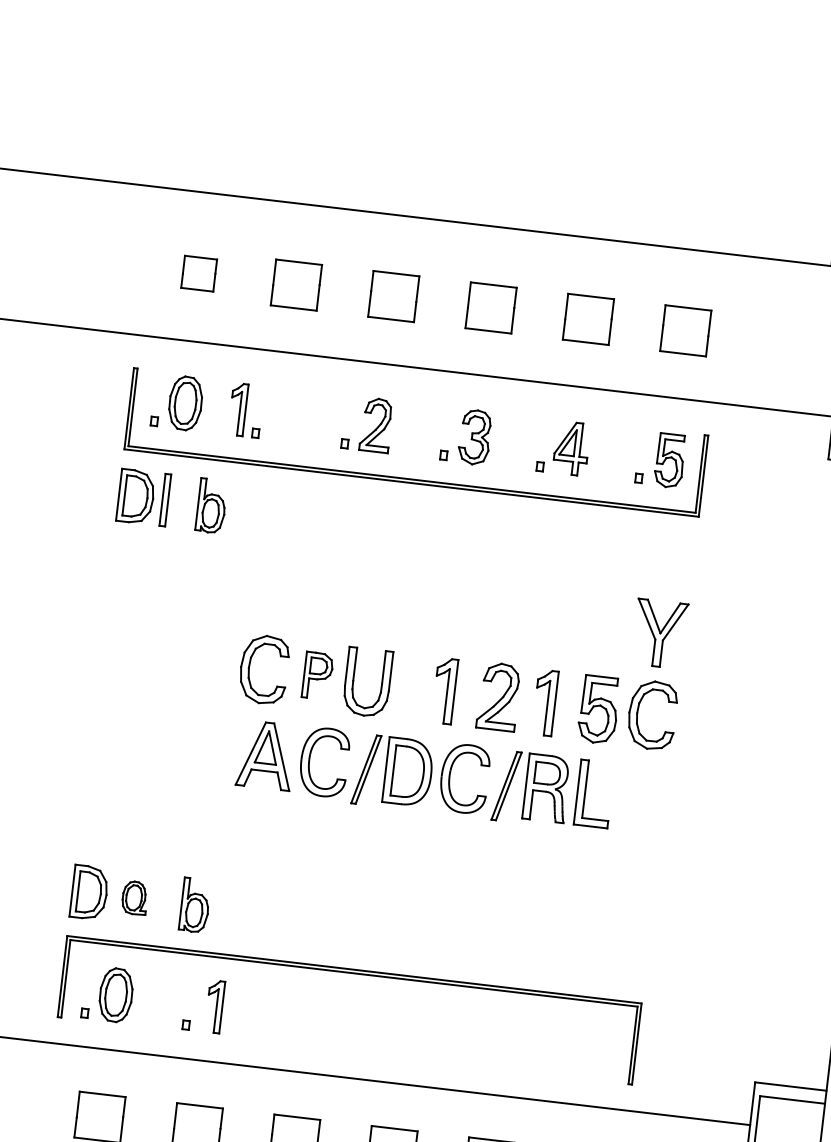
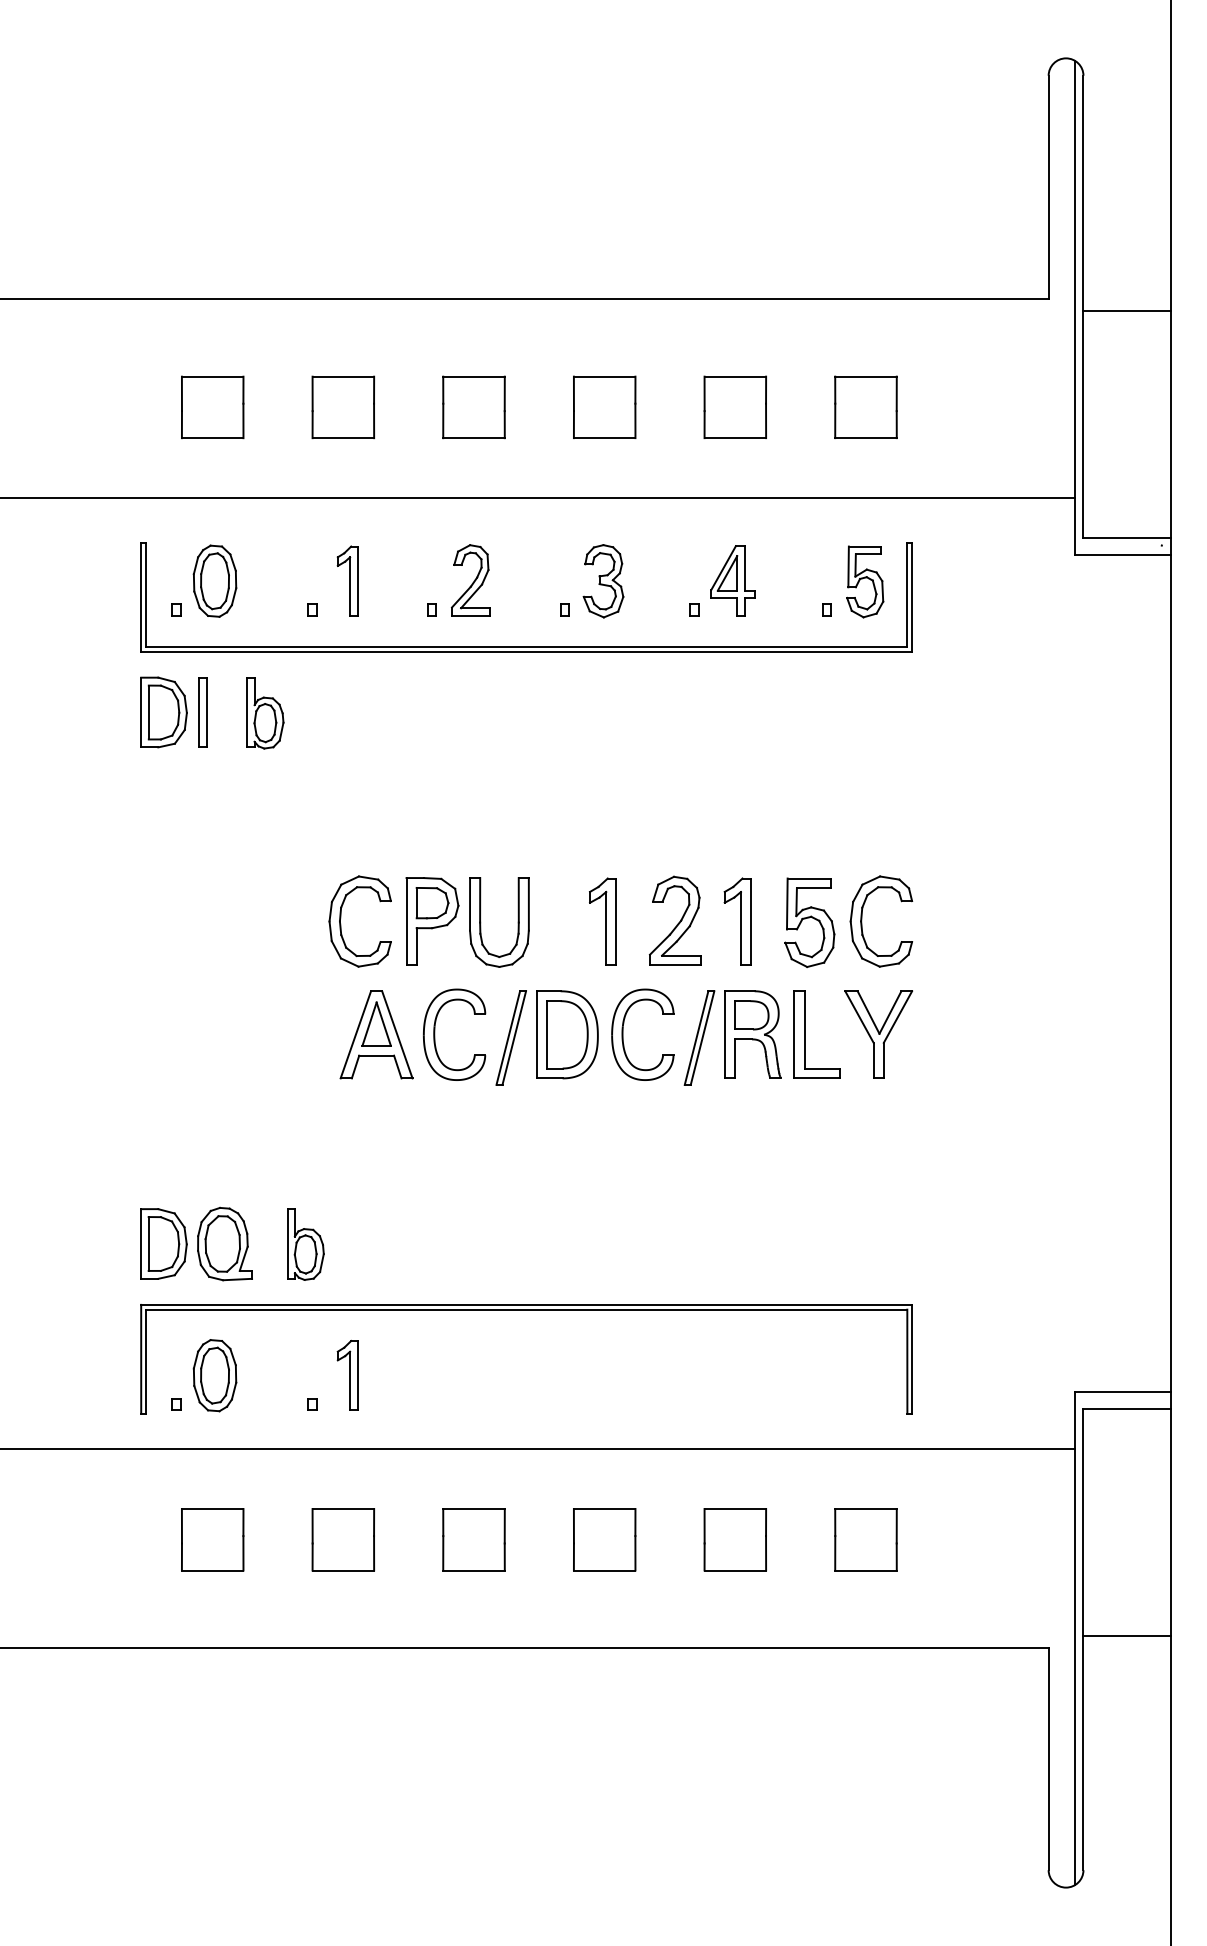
part: (198, 273) -> (212, 407), size x1.43
part: (238, 409) -> (347, 580), moved
part: (659, 633) -> (878, 1034), moved
part: (317, 675) -> (432, 921), size x1.43
part: (134, 897) -> (224, 1243), size x1.67

